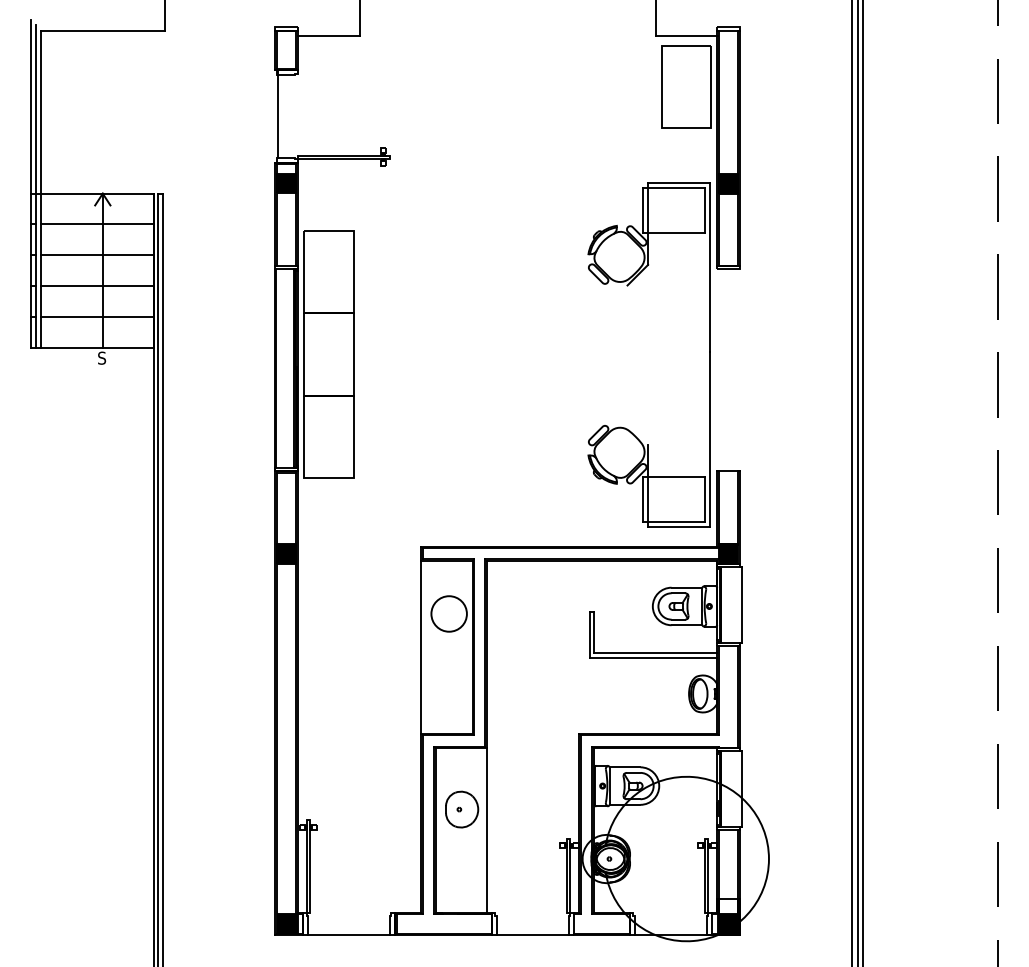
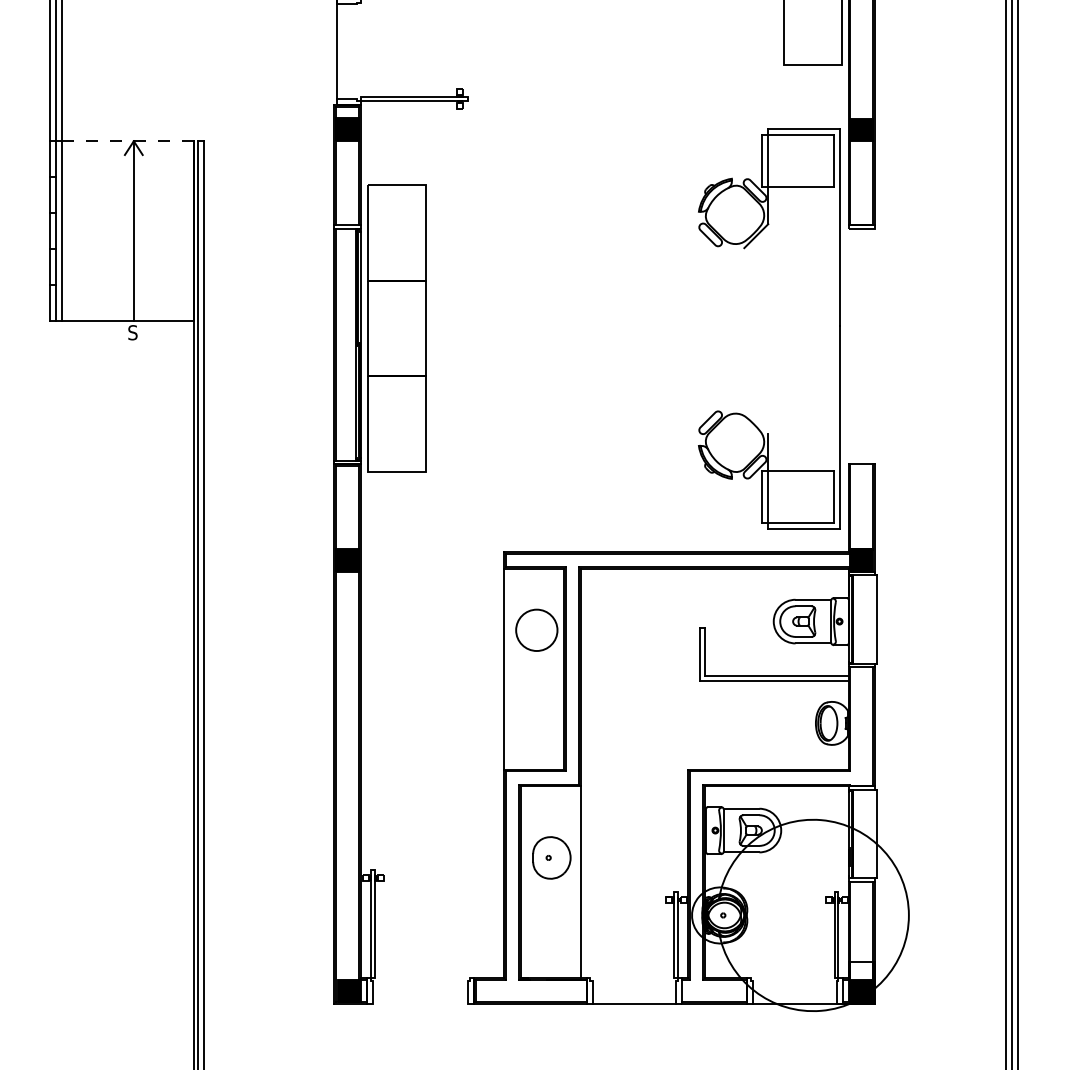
line: (97, 193) -> (127, 141), solid -> dashed
line: (97, 224) -> (127, 177), removed
line: (97, 255) -> (127, 213), removed
line: (97, 286) -> (127, 249), removed
line: (97, 316) -> (127, 284), removed
line: (349, 935) -> (420, 1004), removed

